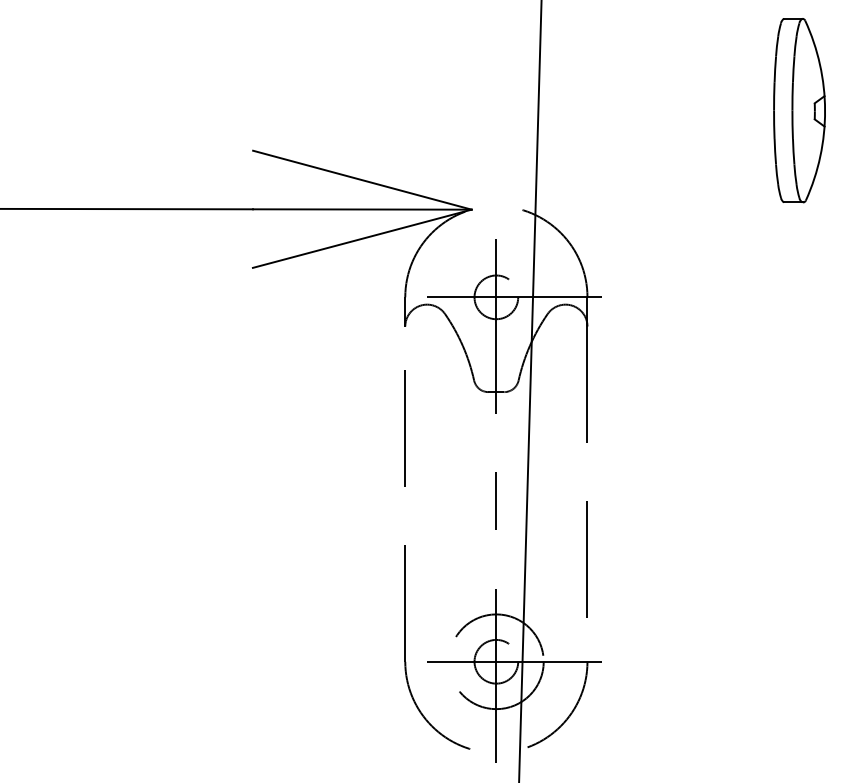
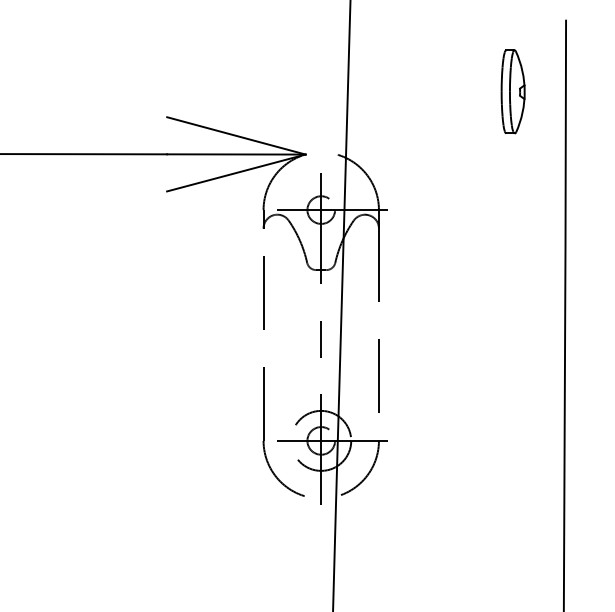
part: (798, 110) -> (512, 91), size x0.71

